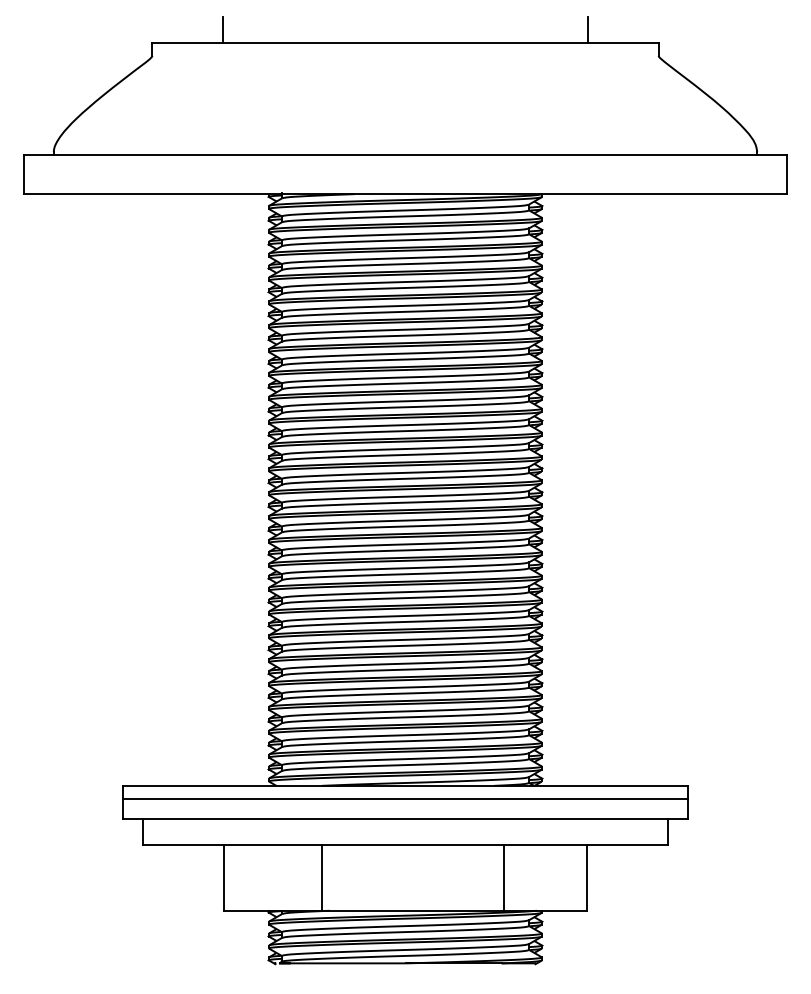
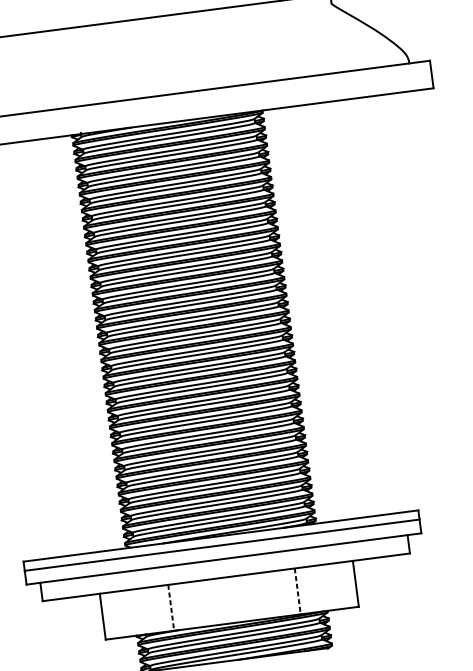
line: (223, 29) -> (25, 24), removed
line: (322, 877) -> (171, 607), solid -> dashed
line: (503, 877) -> (297, 591), solid -> dashed

